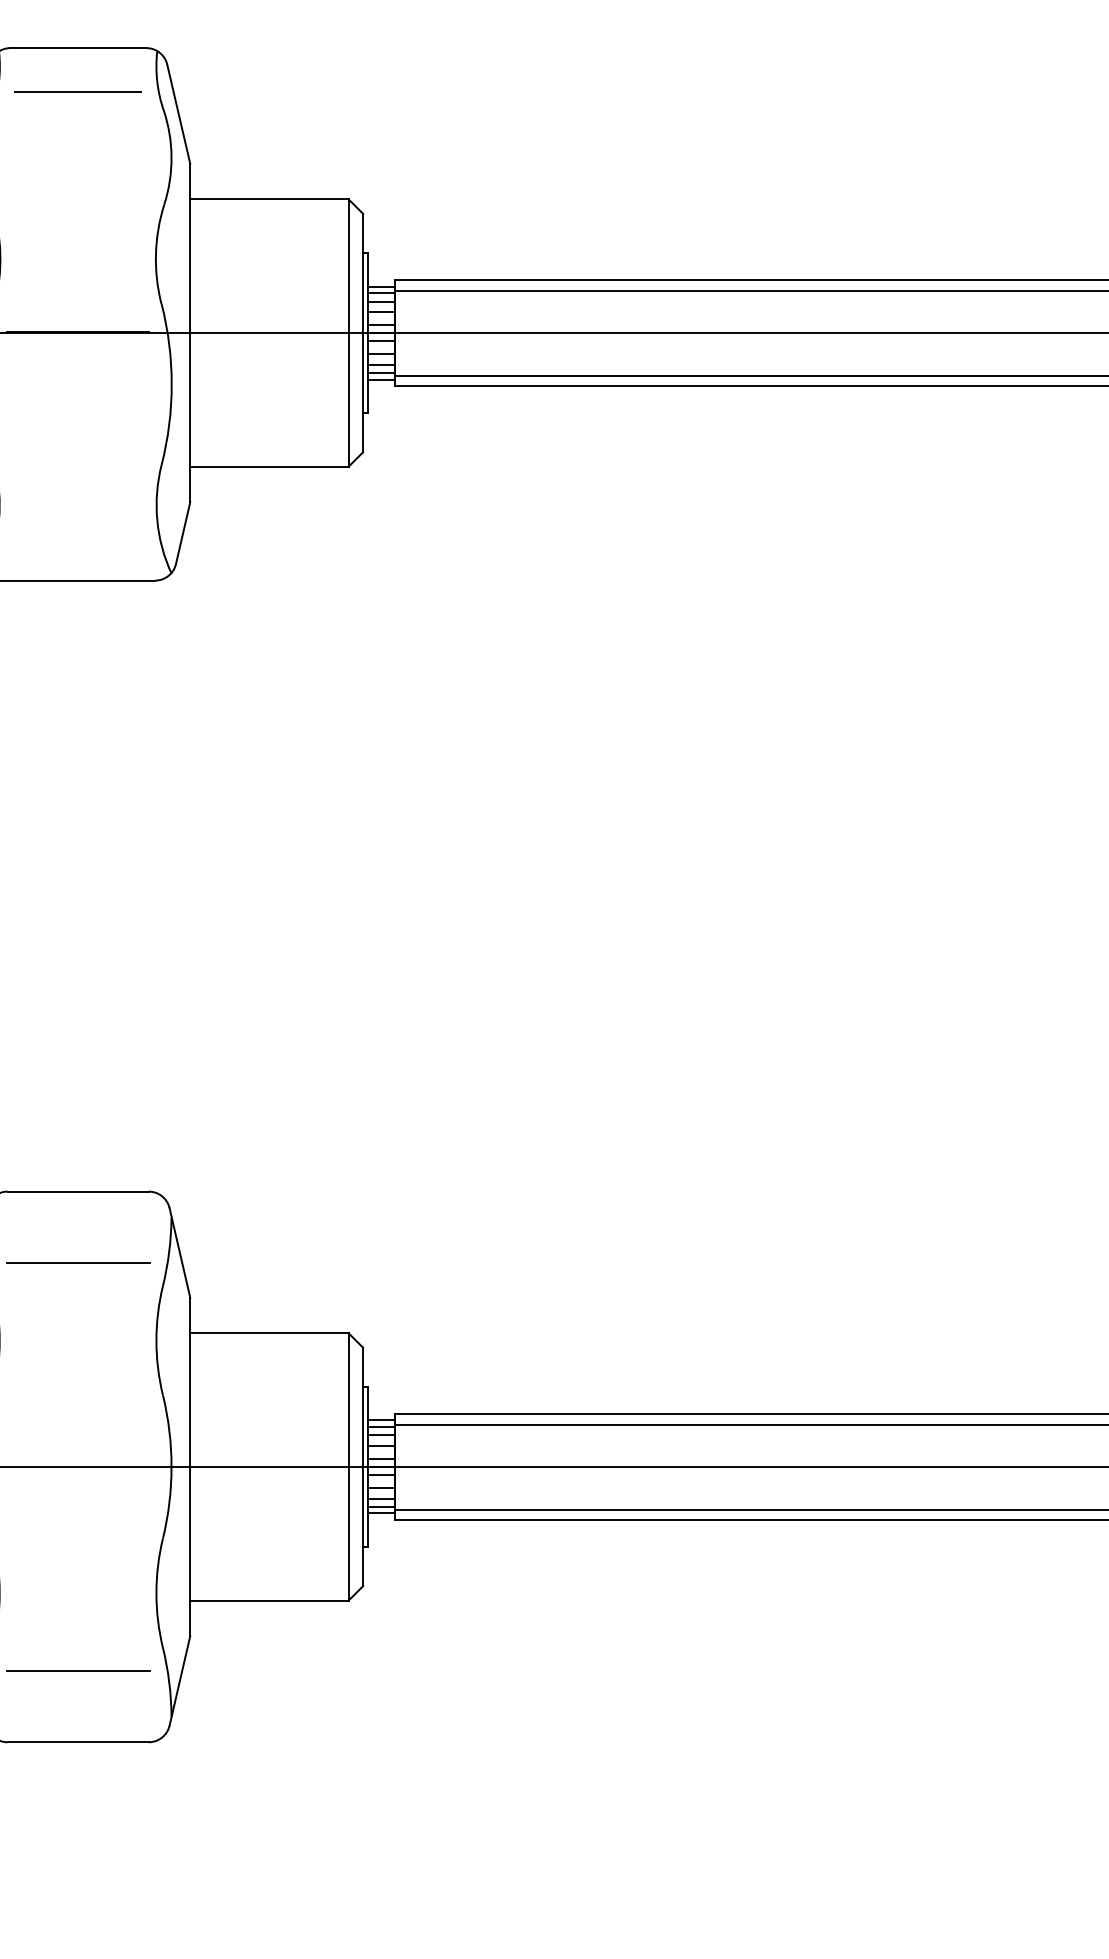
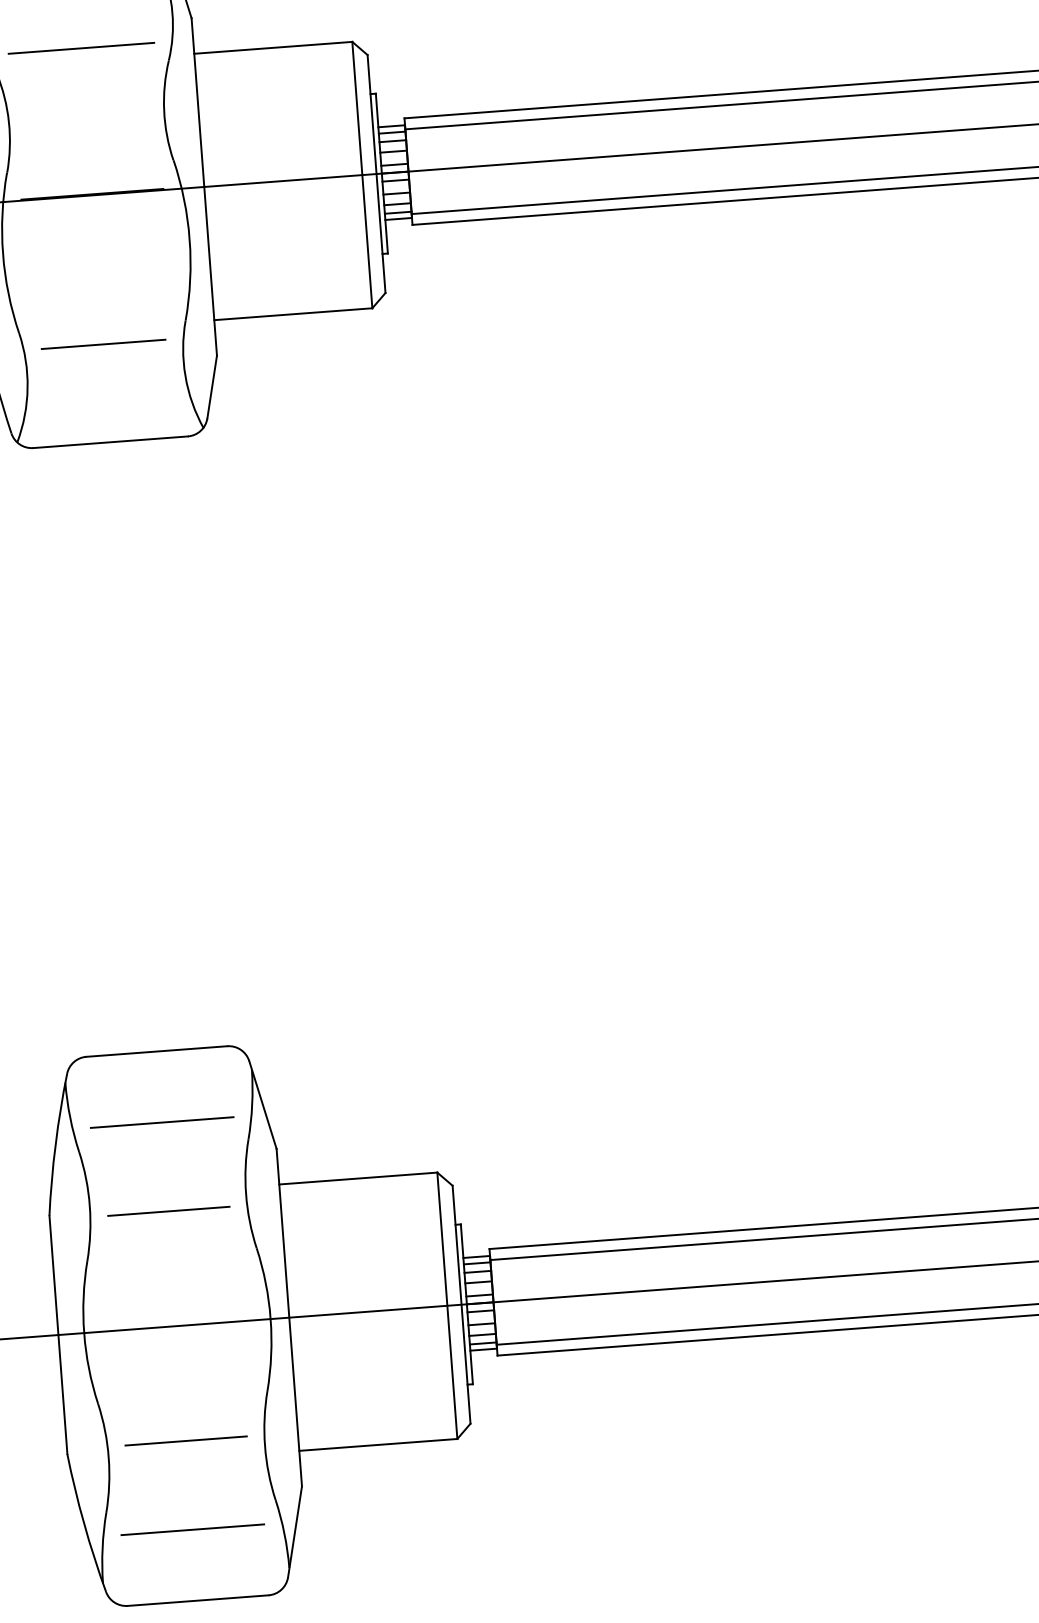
line: (78, 185) -> (81, 48), added
line: (78, 482) -> (104, 344), added
line: (77, 1351) -> (168, 1211), added
line: (77, 1582) -> (185, 1441), added

